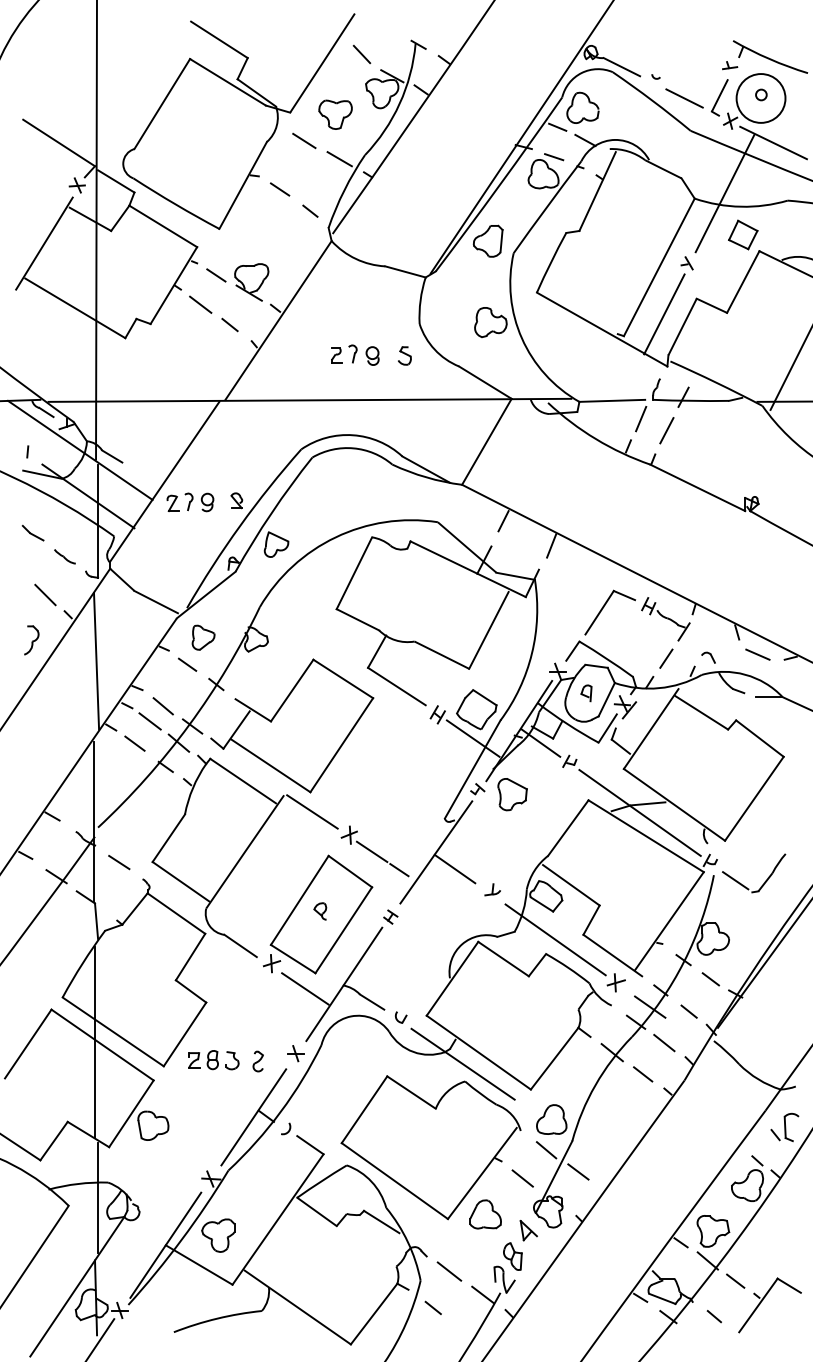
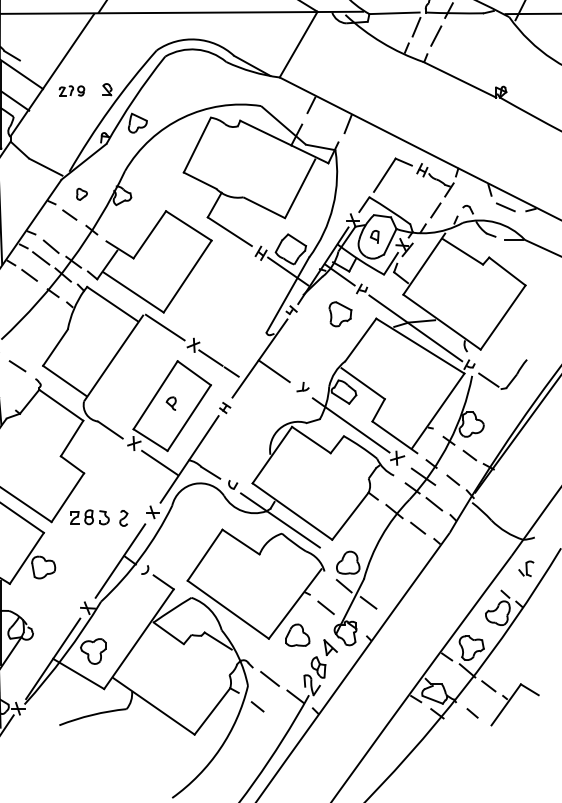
part: (190, 502) -> (72, 91), size x0.7
part: (203, 637) -> (81, 194), size x0.6
part: (512, 794) -> (340, 314), moved
part: (784, 1127) -> (526, 568), size x0.7

